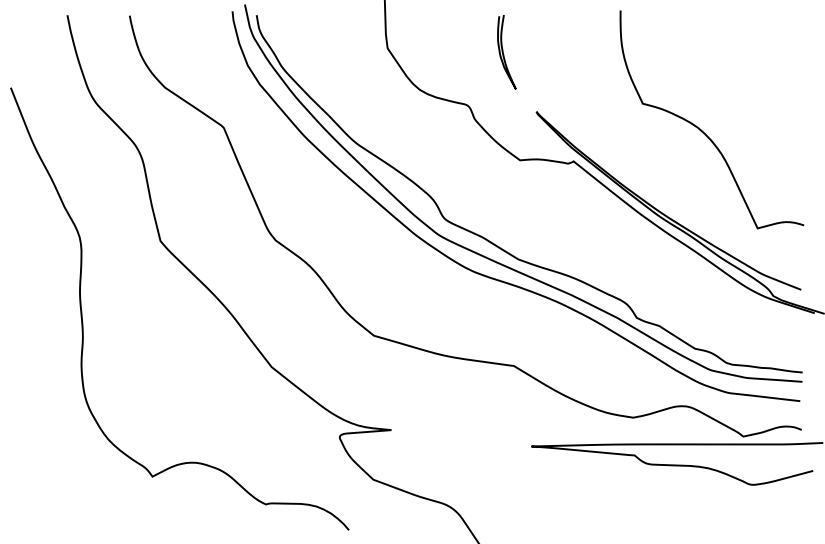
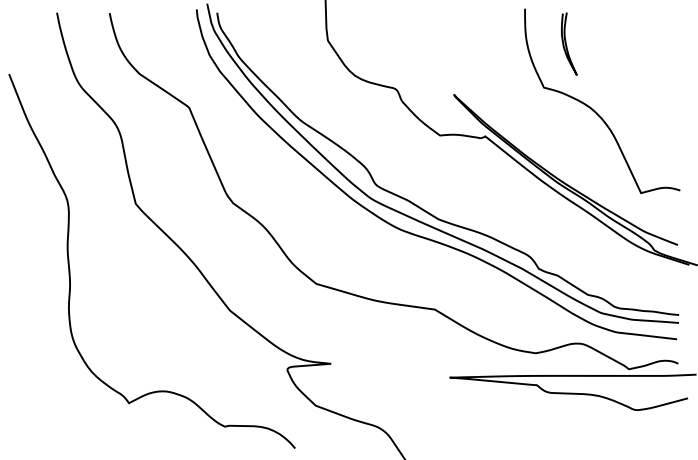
curve: (504, 54) -> (567, 45), moved

